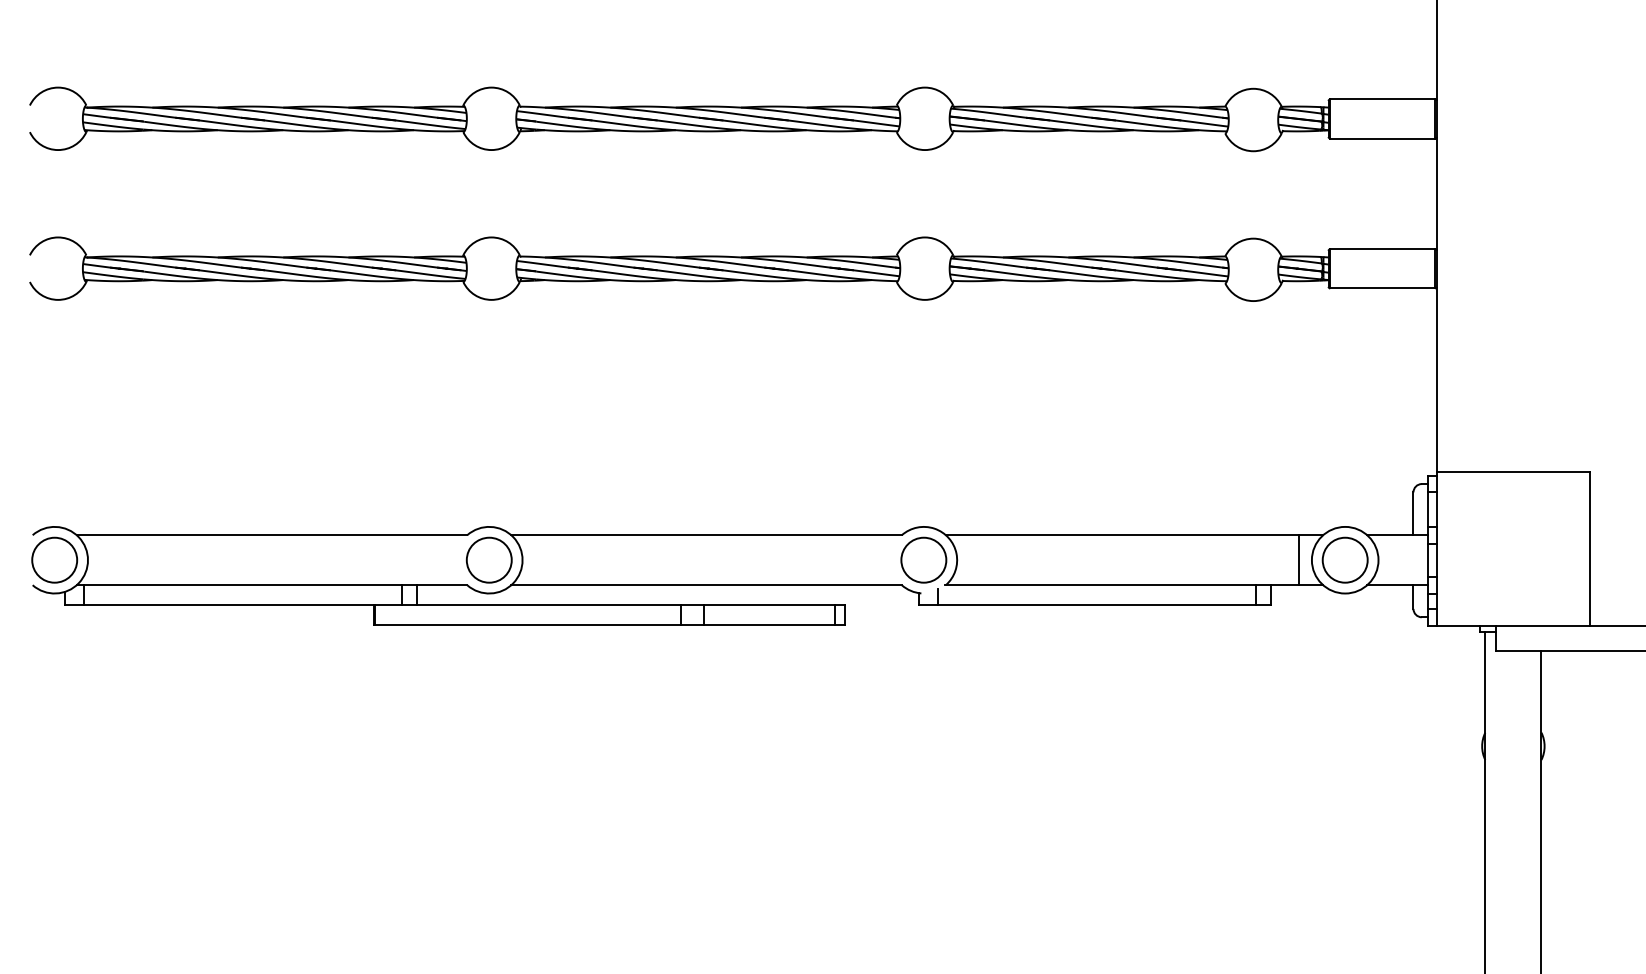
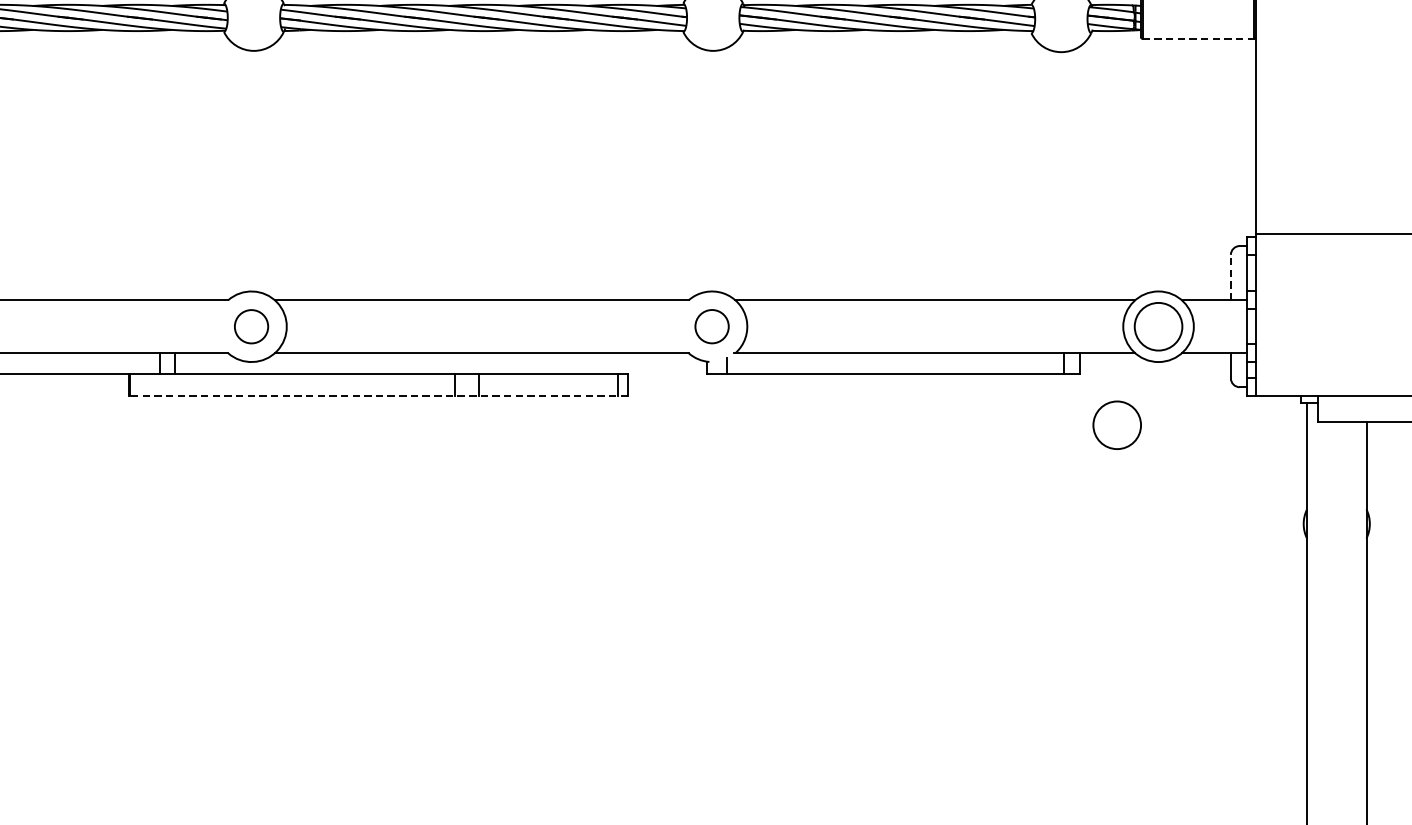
line: (1383, 288) -> (1199, 38), solid -> dashed
line: (1413, 513) -> (1230, 277), solid -> dashed
circle: (488, 559) -> (250, 325), size x0.7
circle: (923, 559) -> (711, 325), size x0.7
line: (1298, 560) -> (1109, 327), removed
line: (608, 625) -> (377, 395), solid -> dashed
circle: (1305, 652) -> (1116, 424), added

